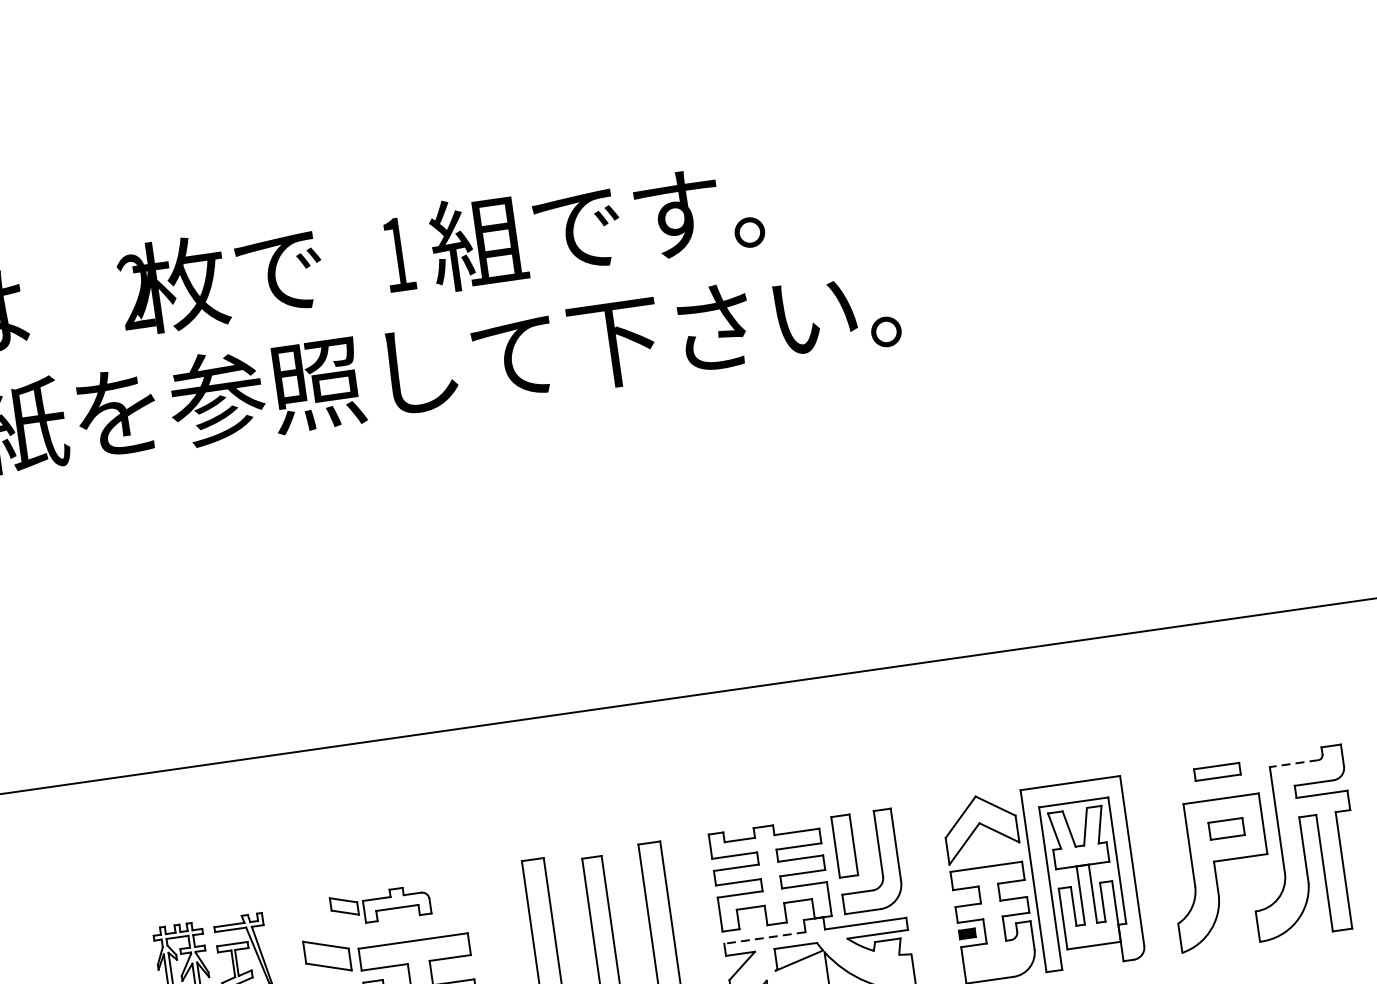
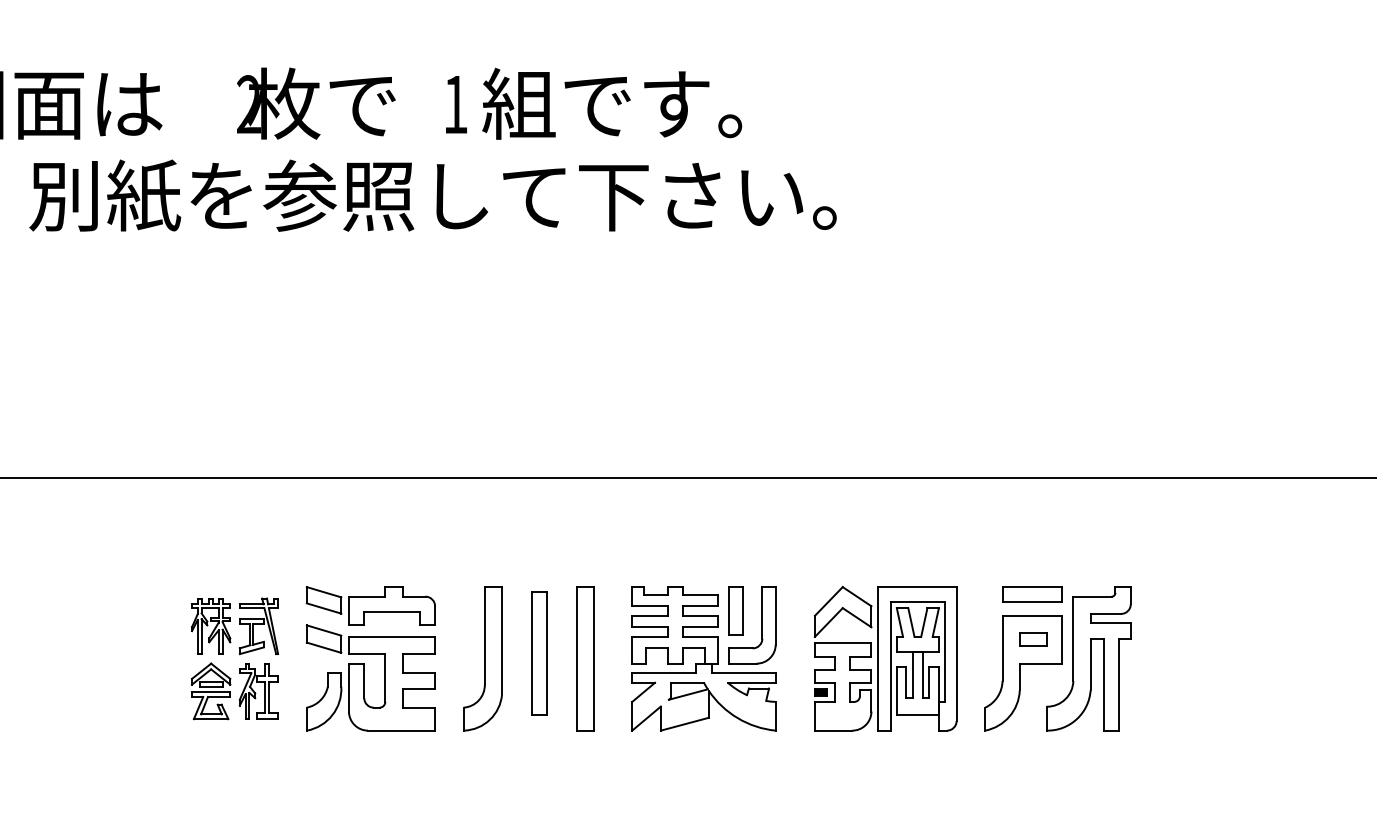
line: (1294, 763) -> (1092, 596), dashed -> solid
part: (1217, 771) -> (1032, 594), size x1.67
part: (380, 905) -> (370, 605), size x1.67
line: (764, 938) -> (663, 673), dashed -> solid

